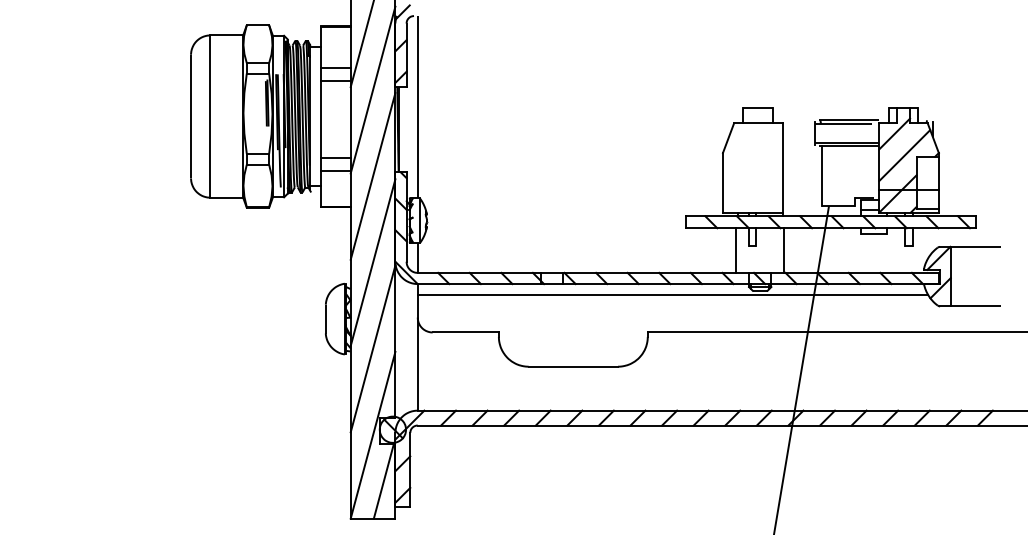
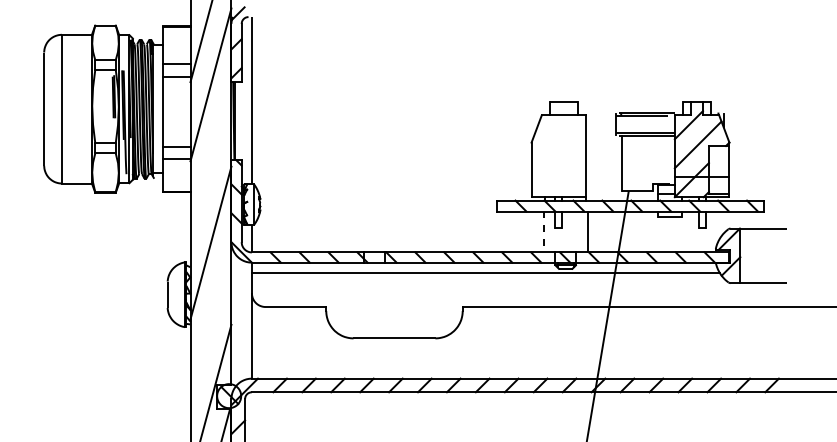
line: (372, 176) -> (210, 164), removed
line: (736, 251) -> (543, 232), solid -> dashed
line: (372, 348) -> (210, 321), removed

